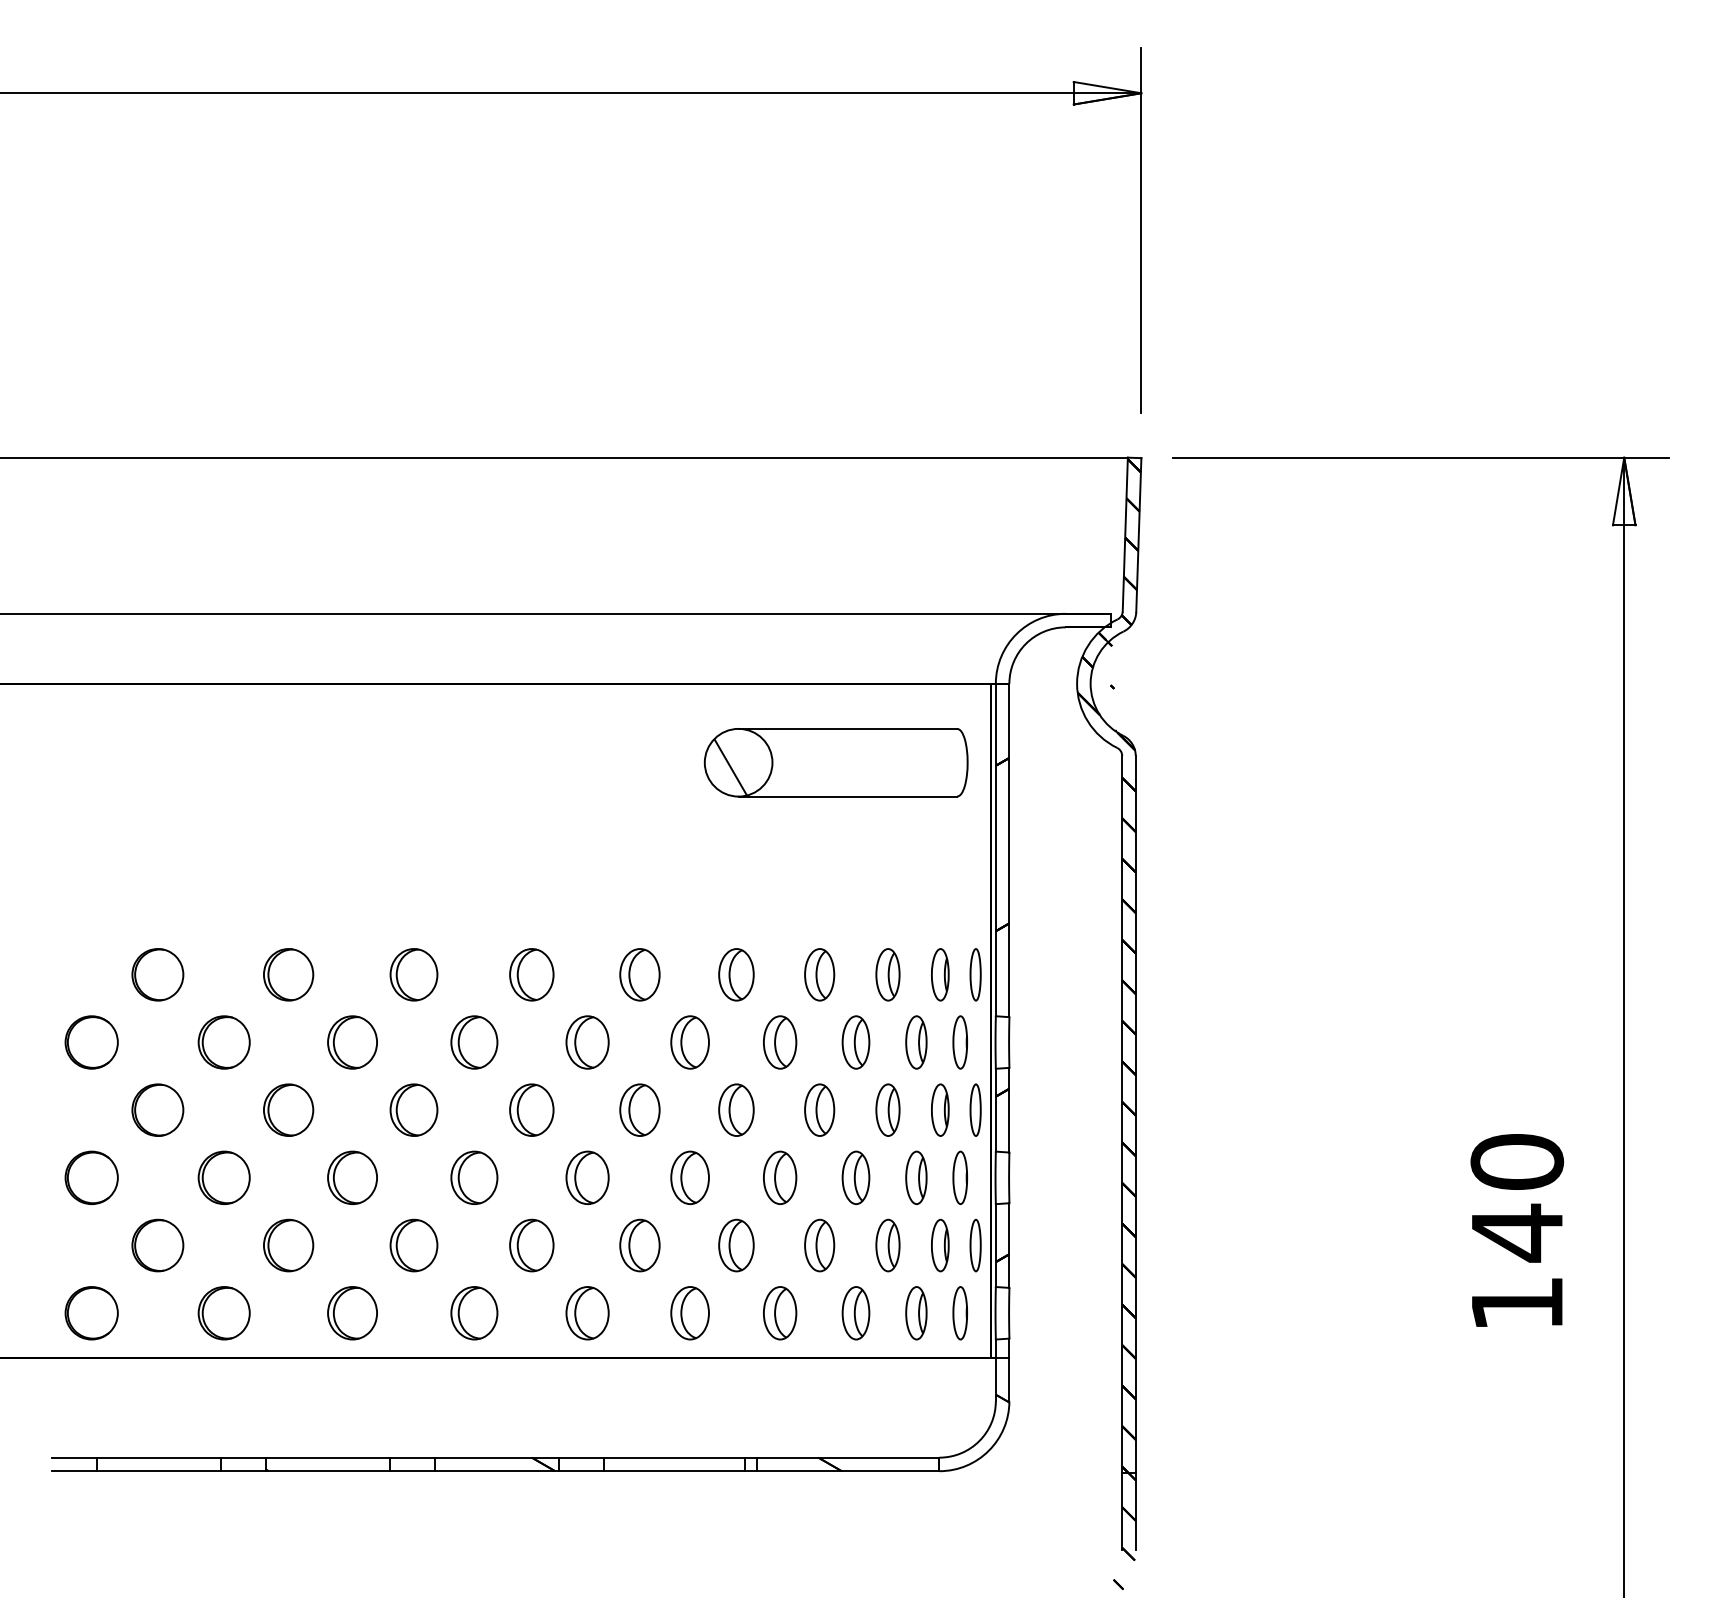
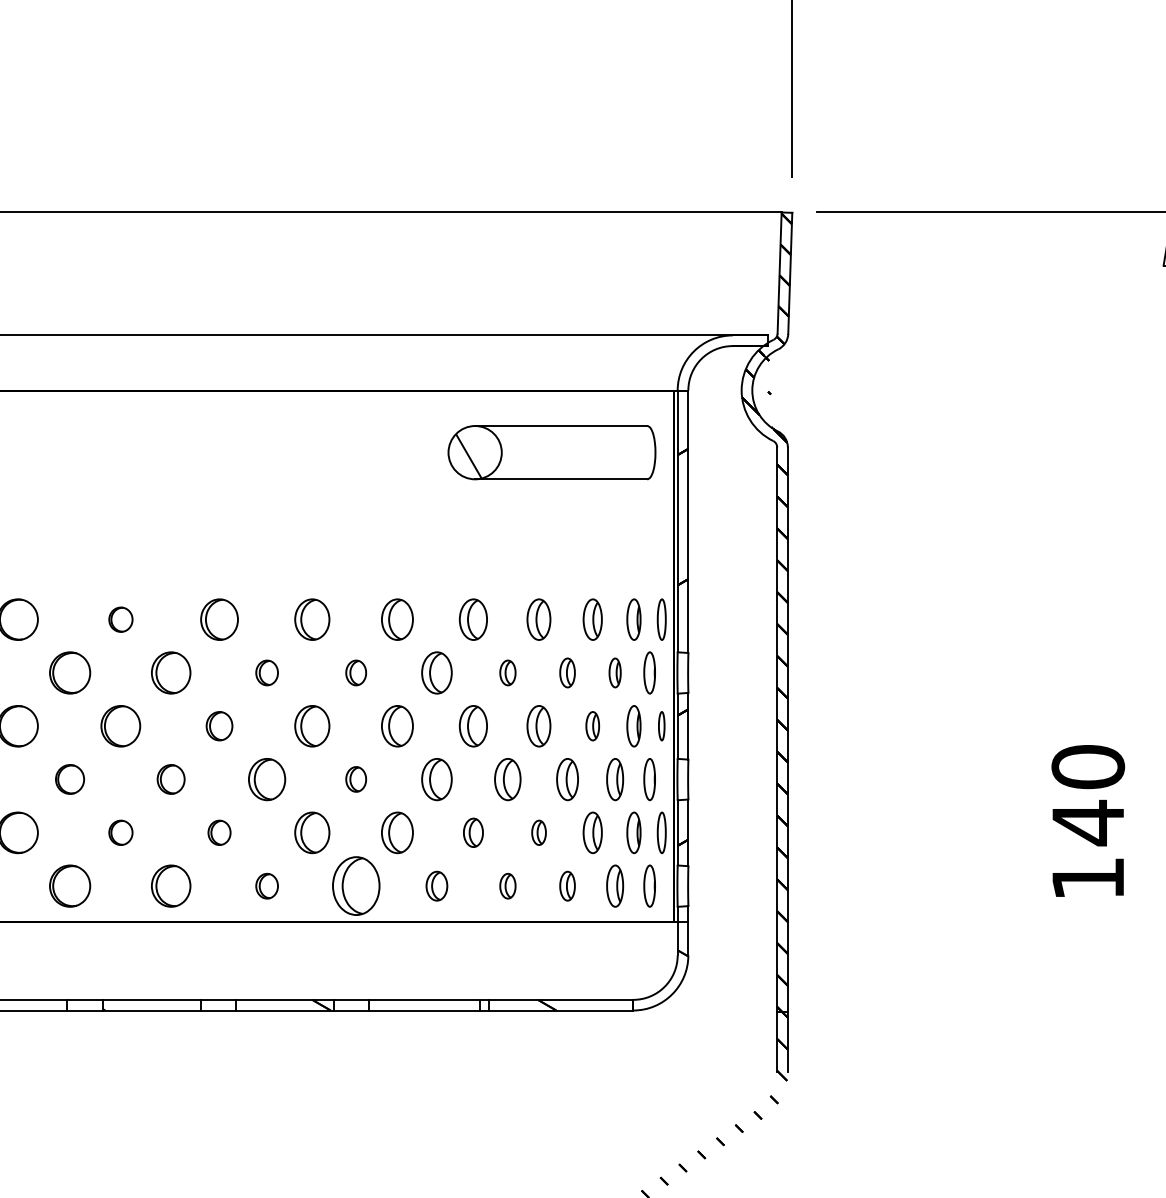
part: (288, 974) -> (120, 619), size x0.6
part: (474, 1042) -> (267, 672), size x0.6
part: (587, 1042) -> (356, 672), size x0.6
part: (780, 1042) -> (508, 672), size x0.6
part: (855, 1042) -> (567, 672), size x0.7
part: (916, 1042) -> (615, 672), size x0.7
part: (413, 1109) -> (219, 725), size x0.7
part: (887, 1109) -> (592, 725), size x0.7
part: (975, 1109) -> (661, 725), size x0.7
part: (223, 1177) -> (69, 779), size x0.7
part: (352, 1177) -> (171, 779), size x0.7
part: (587, 1177) -> (356, 779), size x0.6
part: (288, 1245) -> (120, 832), size x0.6
part: (413, 1245) -> (219, 832), size x0.6
part: (736, 1245) -> (473, 832), size x0.7
part: (819, 1245) -> (538, 832), size x0.6
part: (474, 1313) -> (267, 886), size x0.6
part: (587, 1313) -> (356, 886), size x1.4
part: (689, 1313) -> (436, 886), size x0.7
part: (780, 1313) -> (508, 886), size x0.6
part: (855, 1313) -> (567, 886), size x0.7

